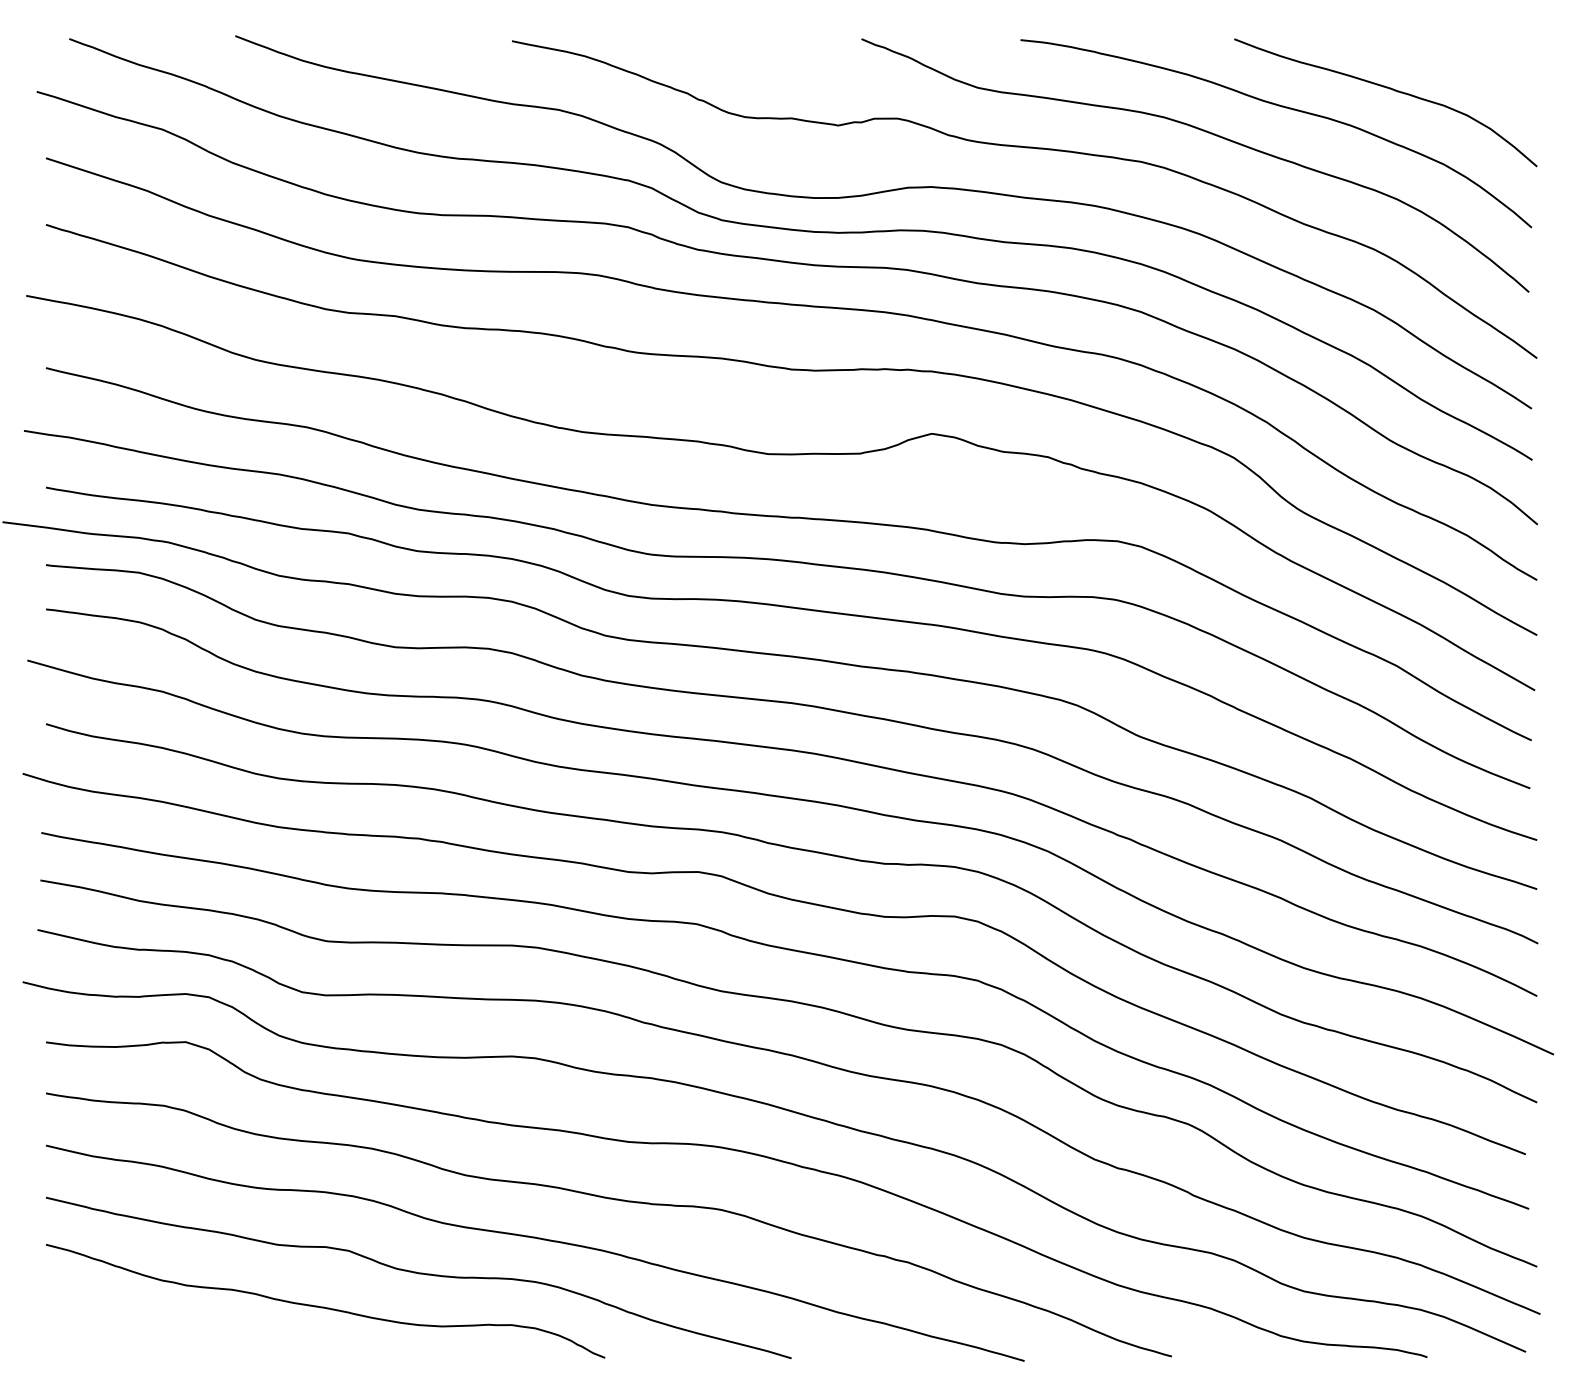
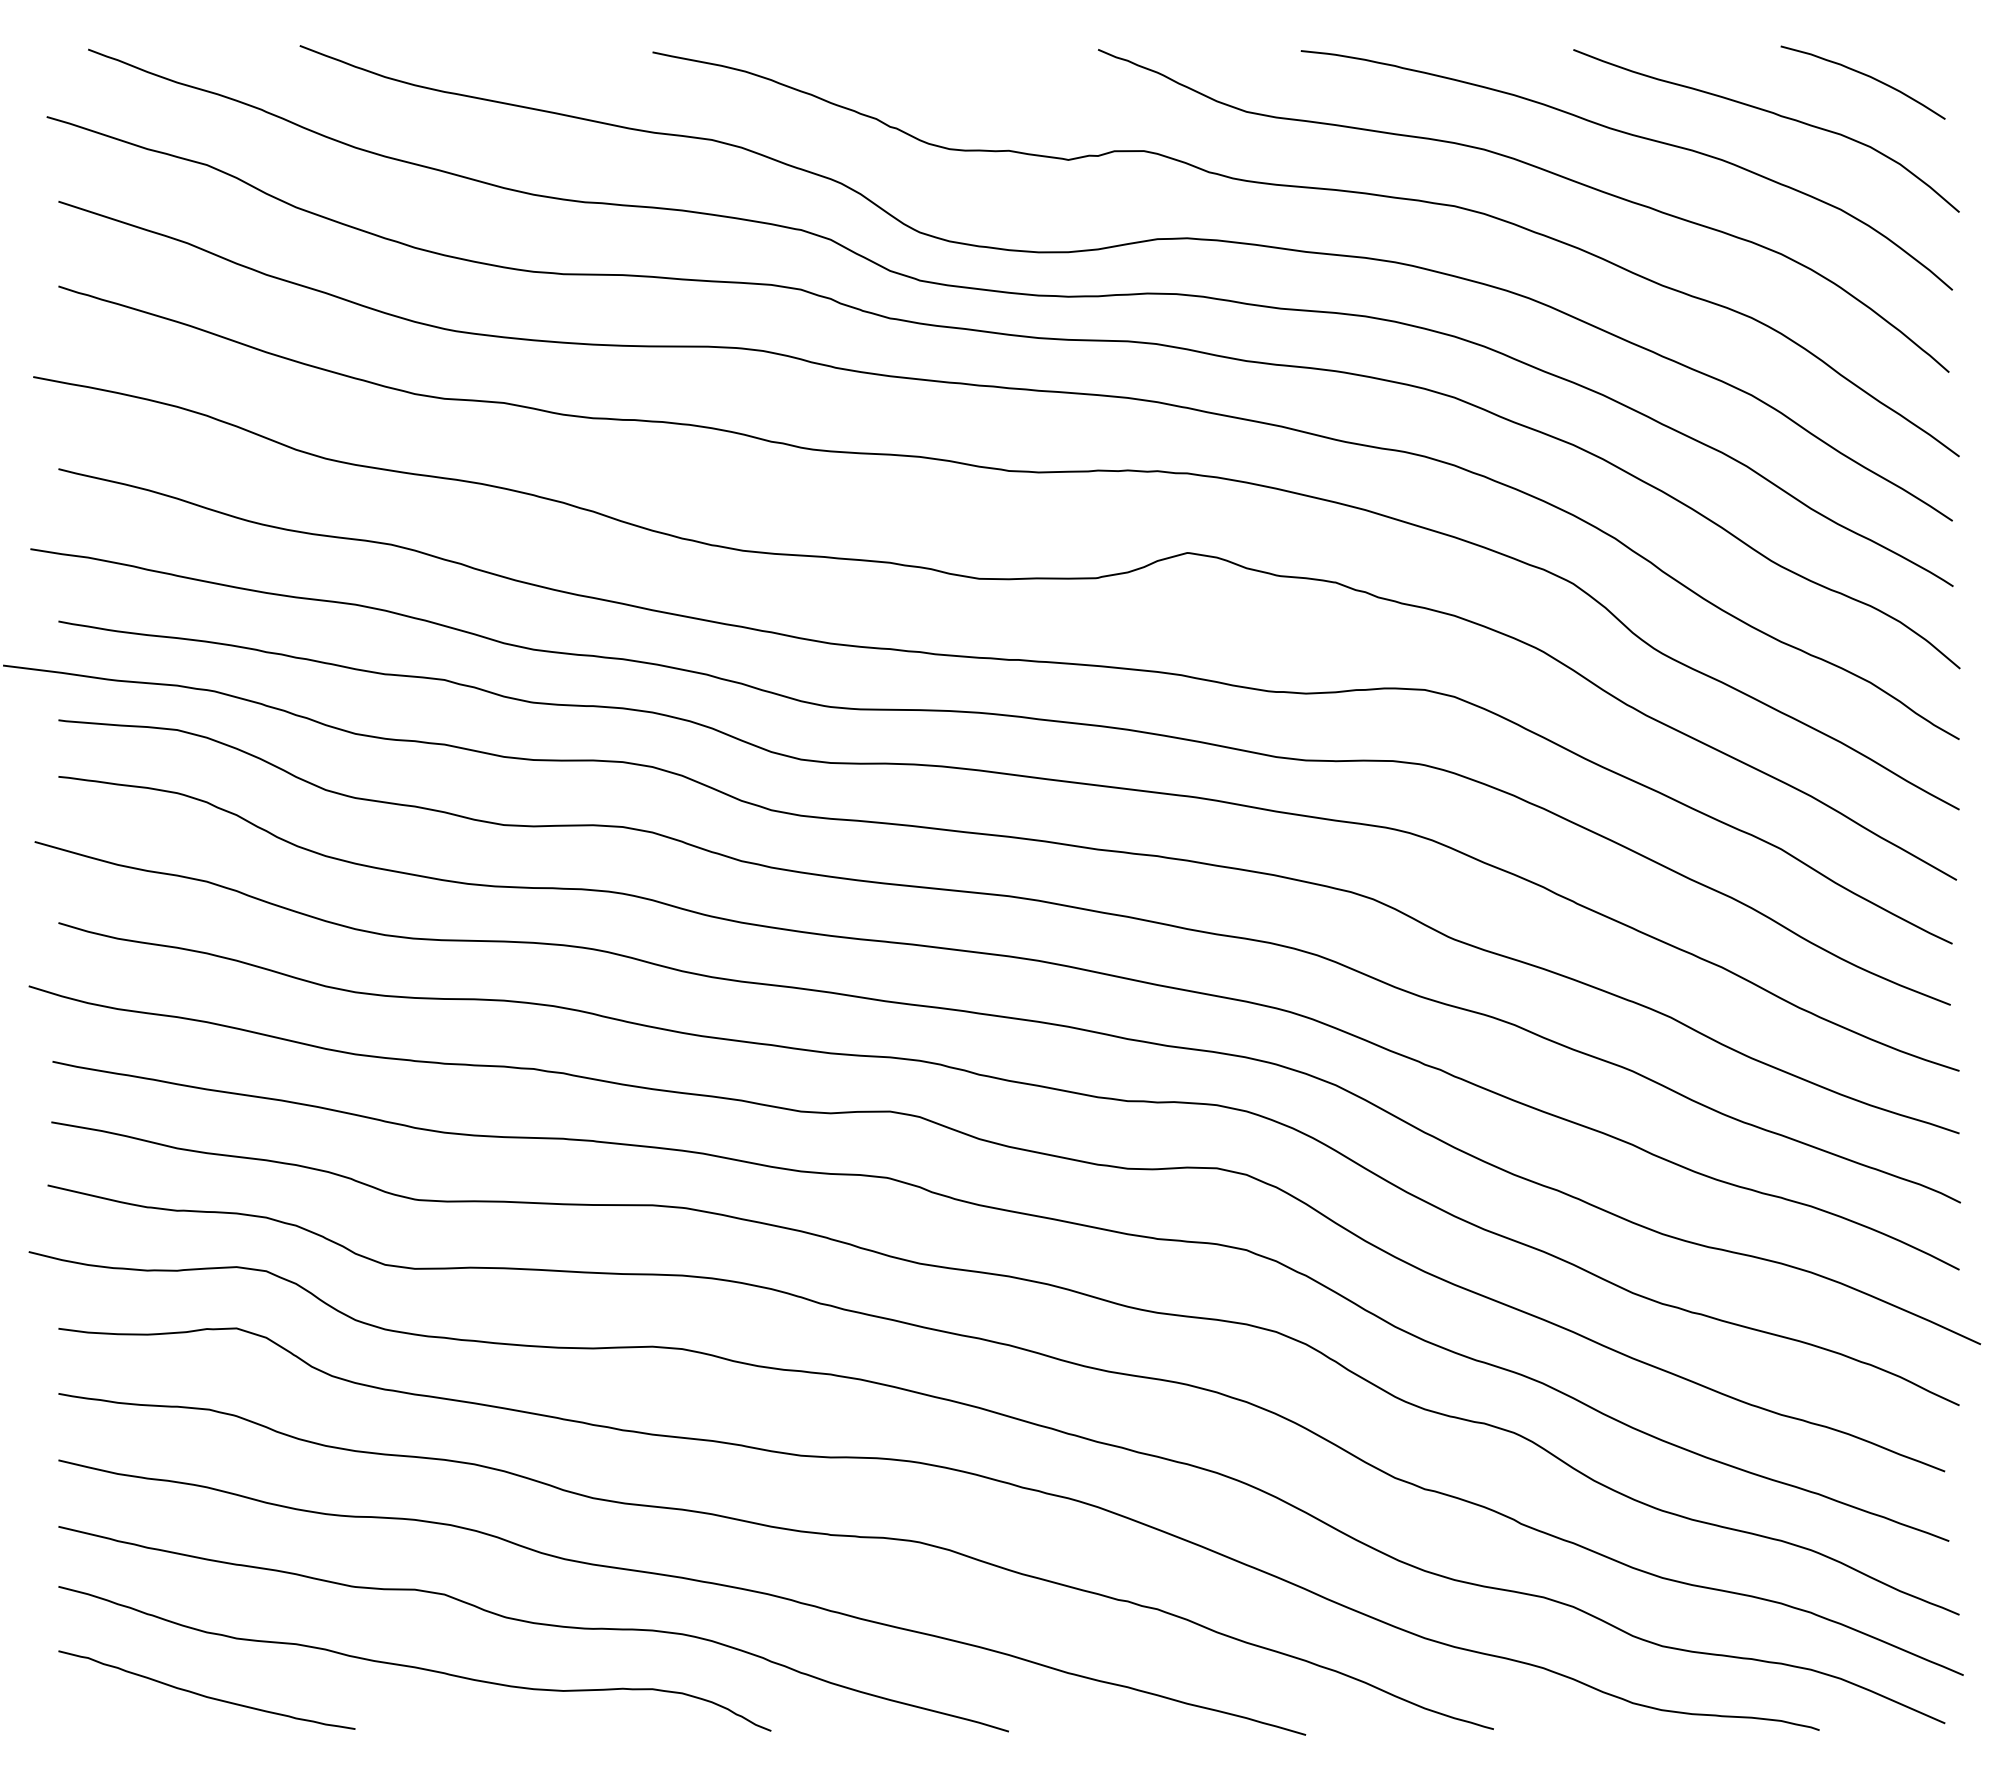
curve: (1464, 60) -> (1866, 76), added
curve: (161, 1330) -> (205, 1695), added

